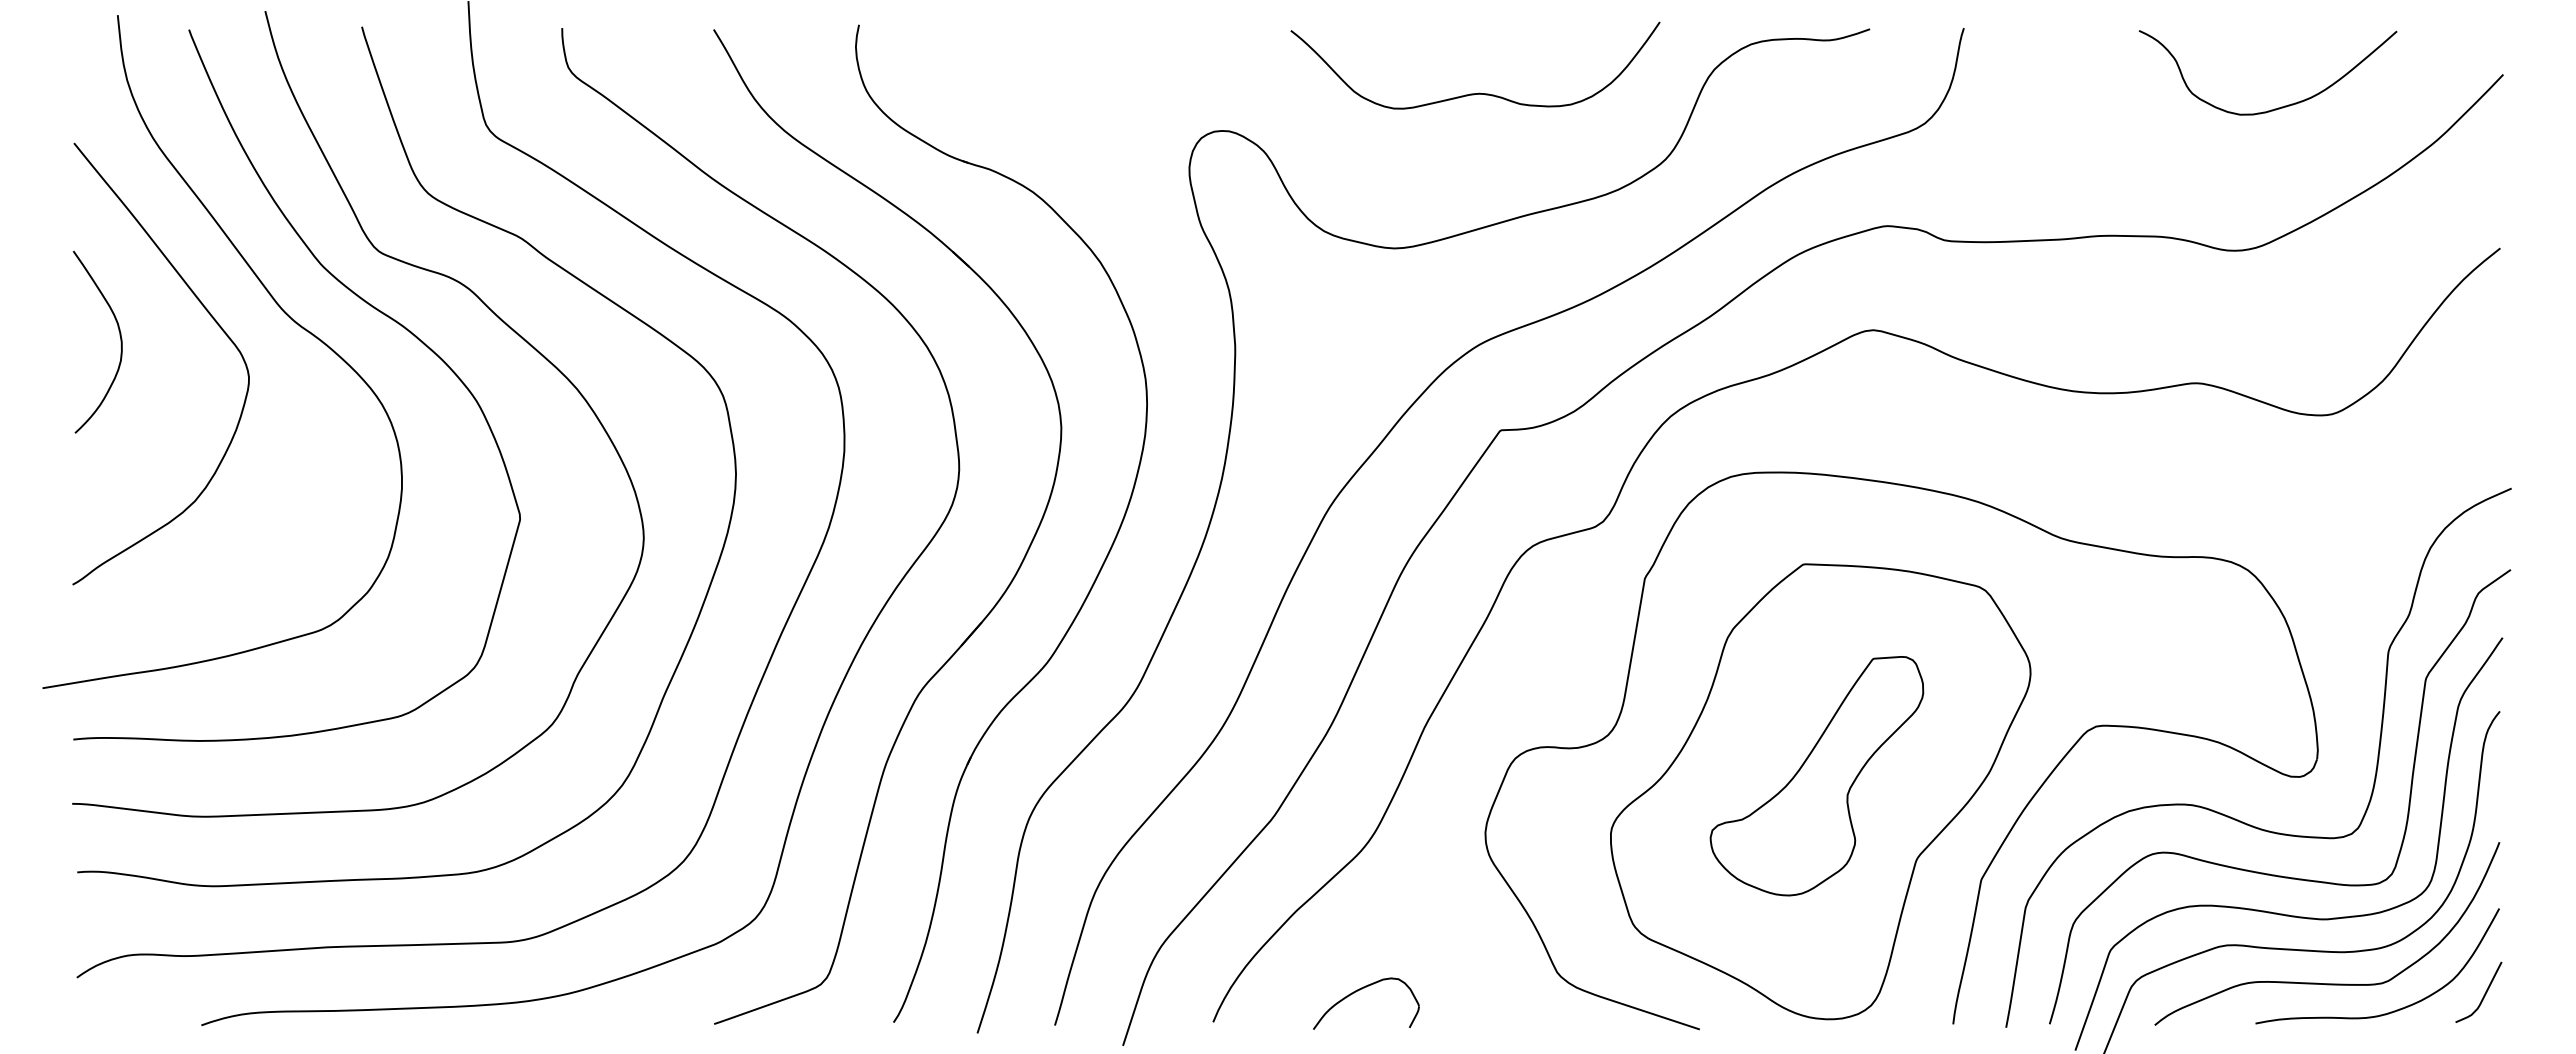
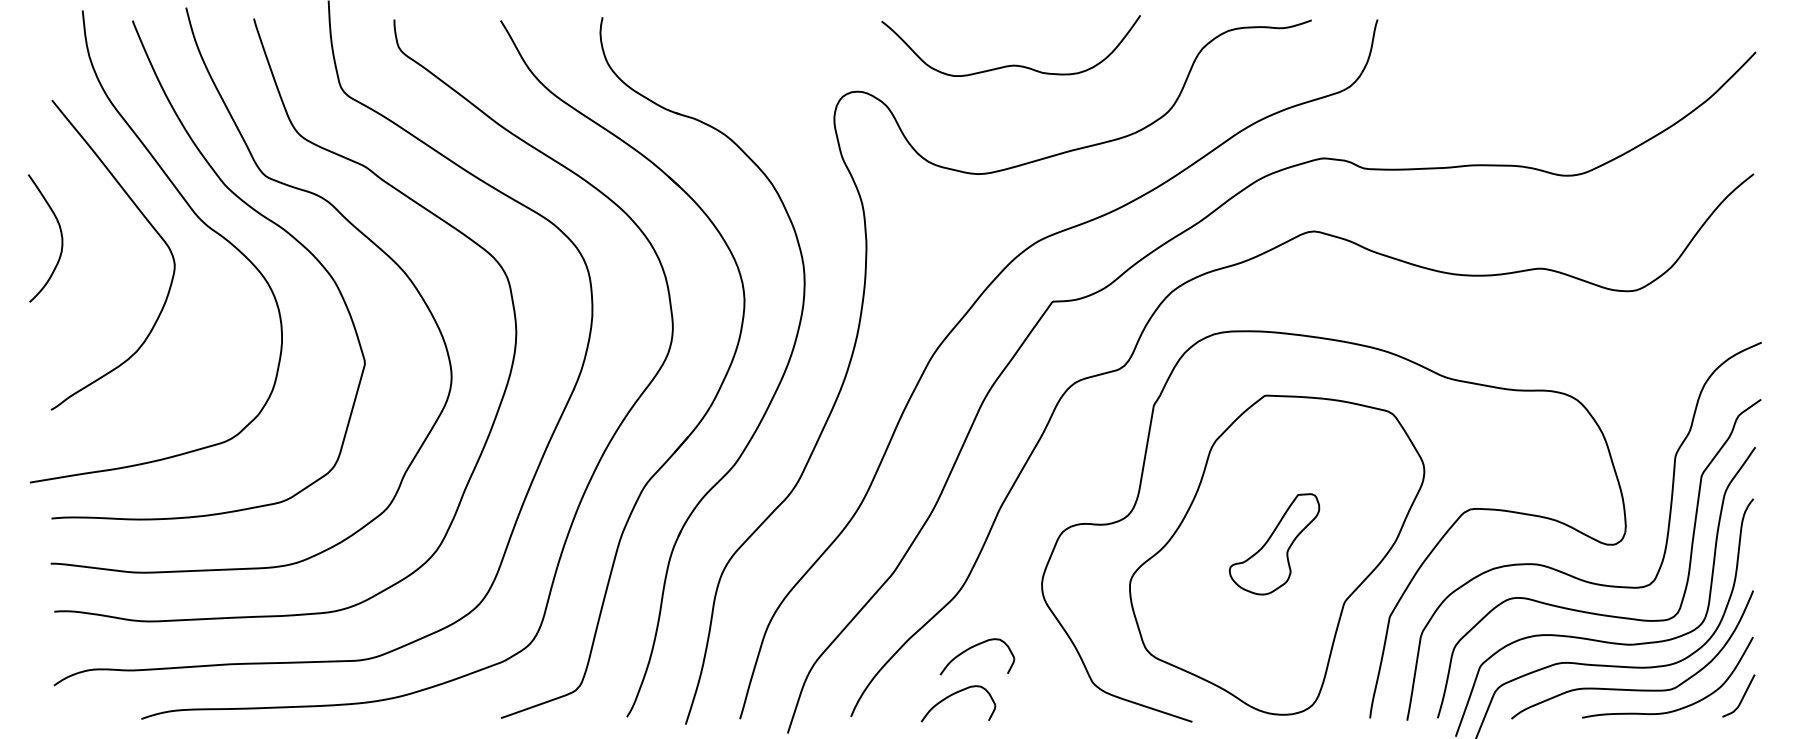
curve: (1478, 92) -> (1013, 64), moved
curve: (2274, 108) -> (1595, 75), removed
curve: (119, 335) -> (60, 233), moved
part: (1816, 776) -> (1274, 544), size x0.6
part: (1387, 923) -> (973, 647), added

